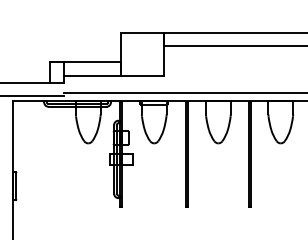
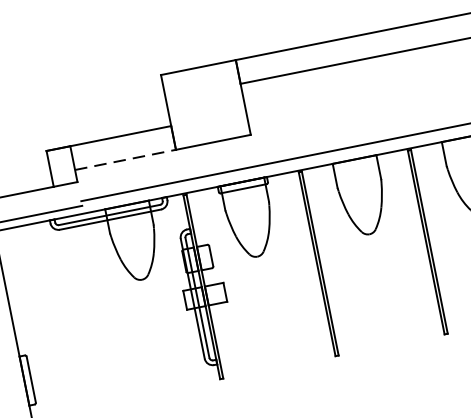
line: (92, 75) -> (125, 159), solid -> dashed

